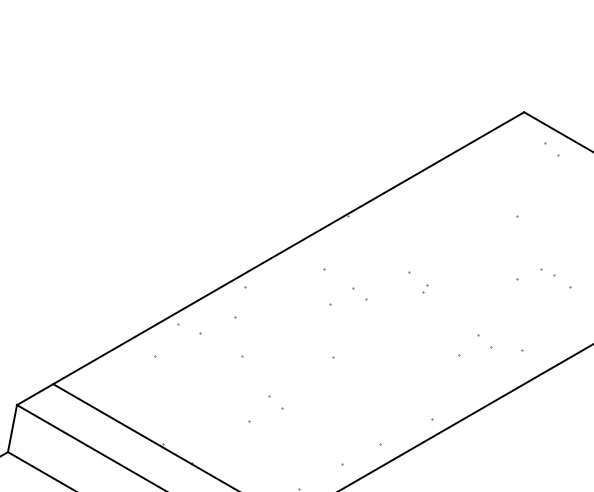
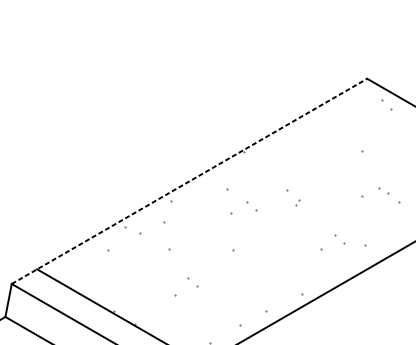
line: (270, 258) -> (189, 181), solid -> dashed

